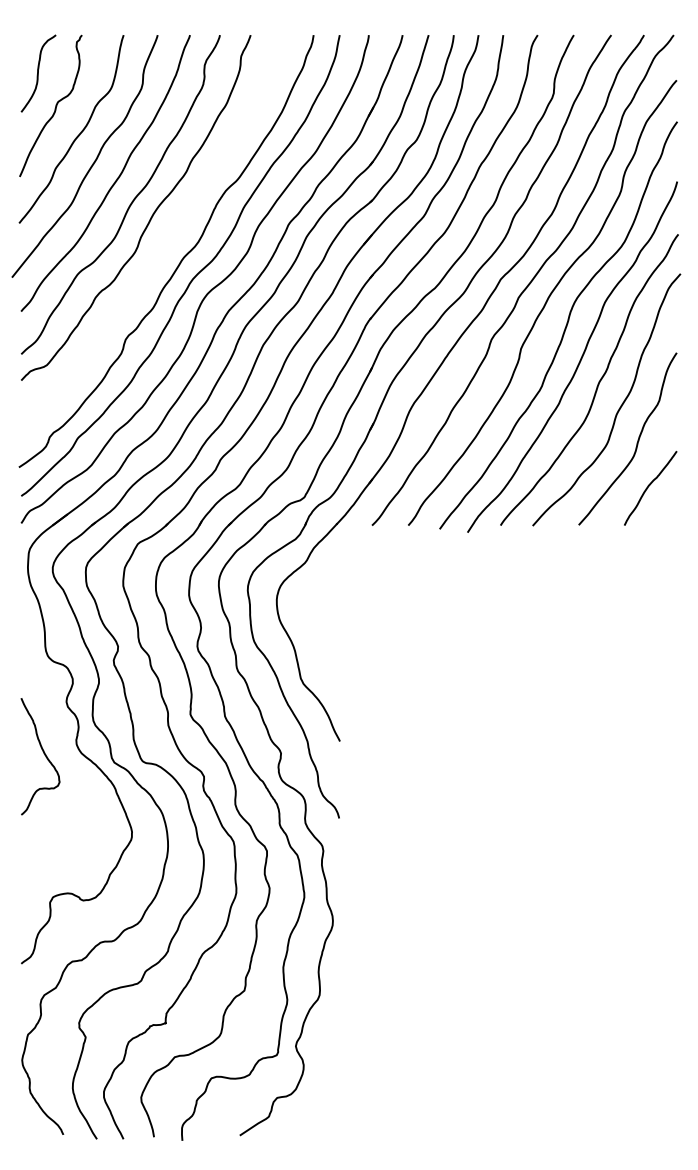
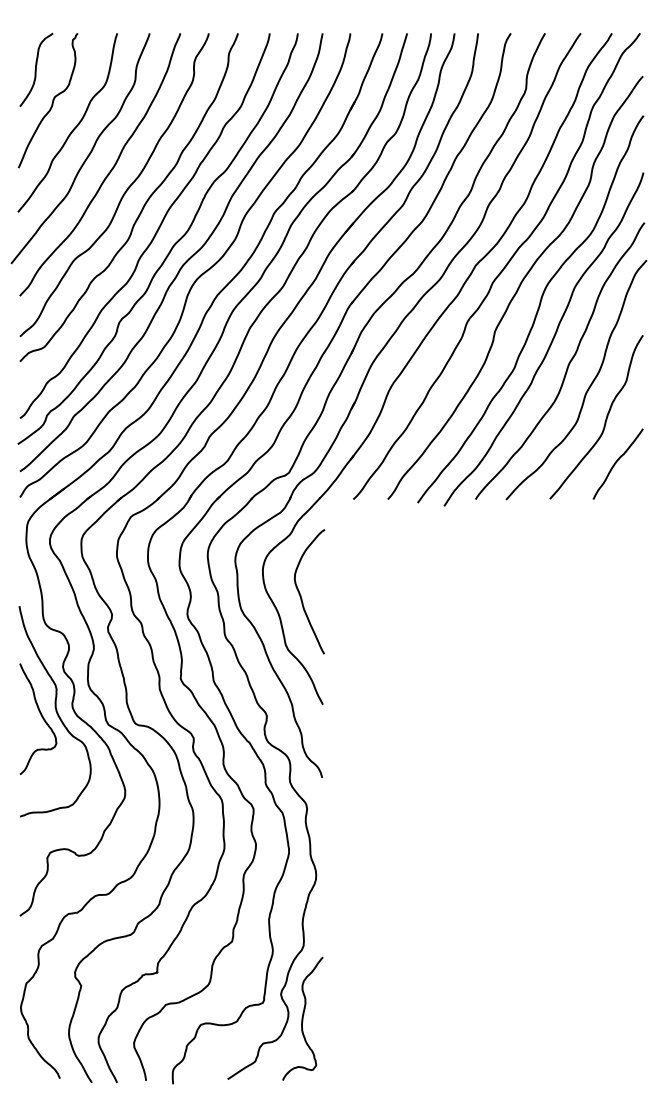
curve: (164, 242) -> (156, 230), added
curve: (317, 626) -> (301, 595), added
curve: (58, 748) -> (55, 711), added
curve: (318, 1071) -> (302, 1018), added

